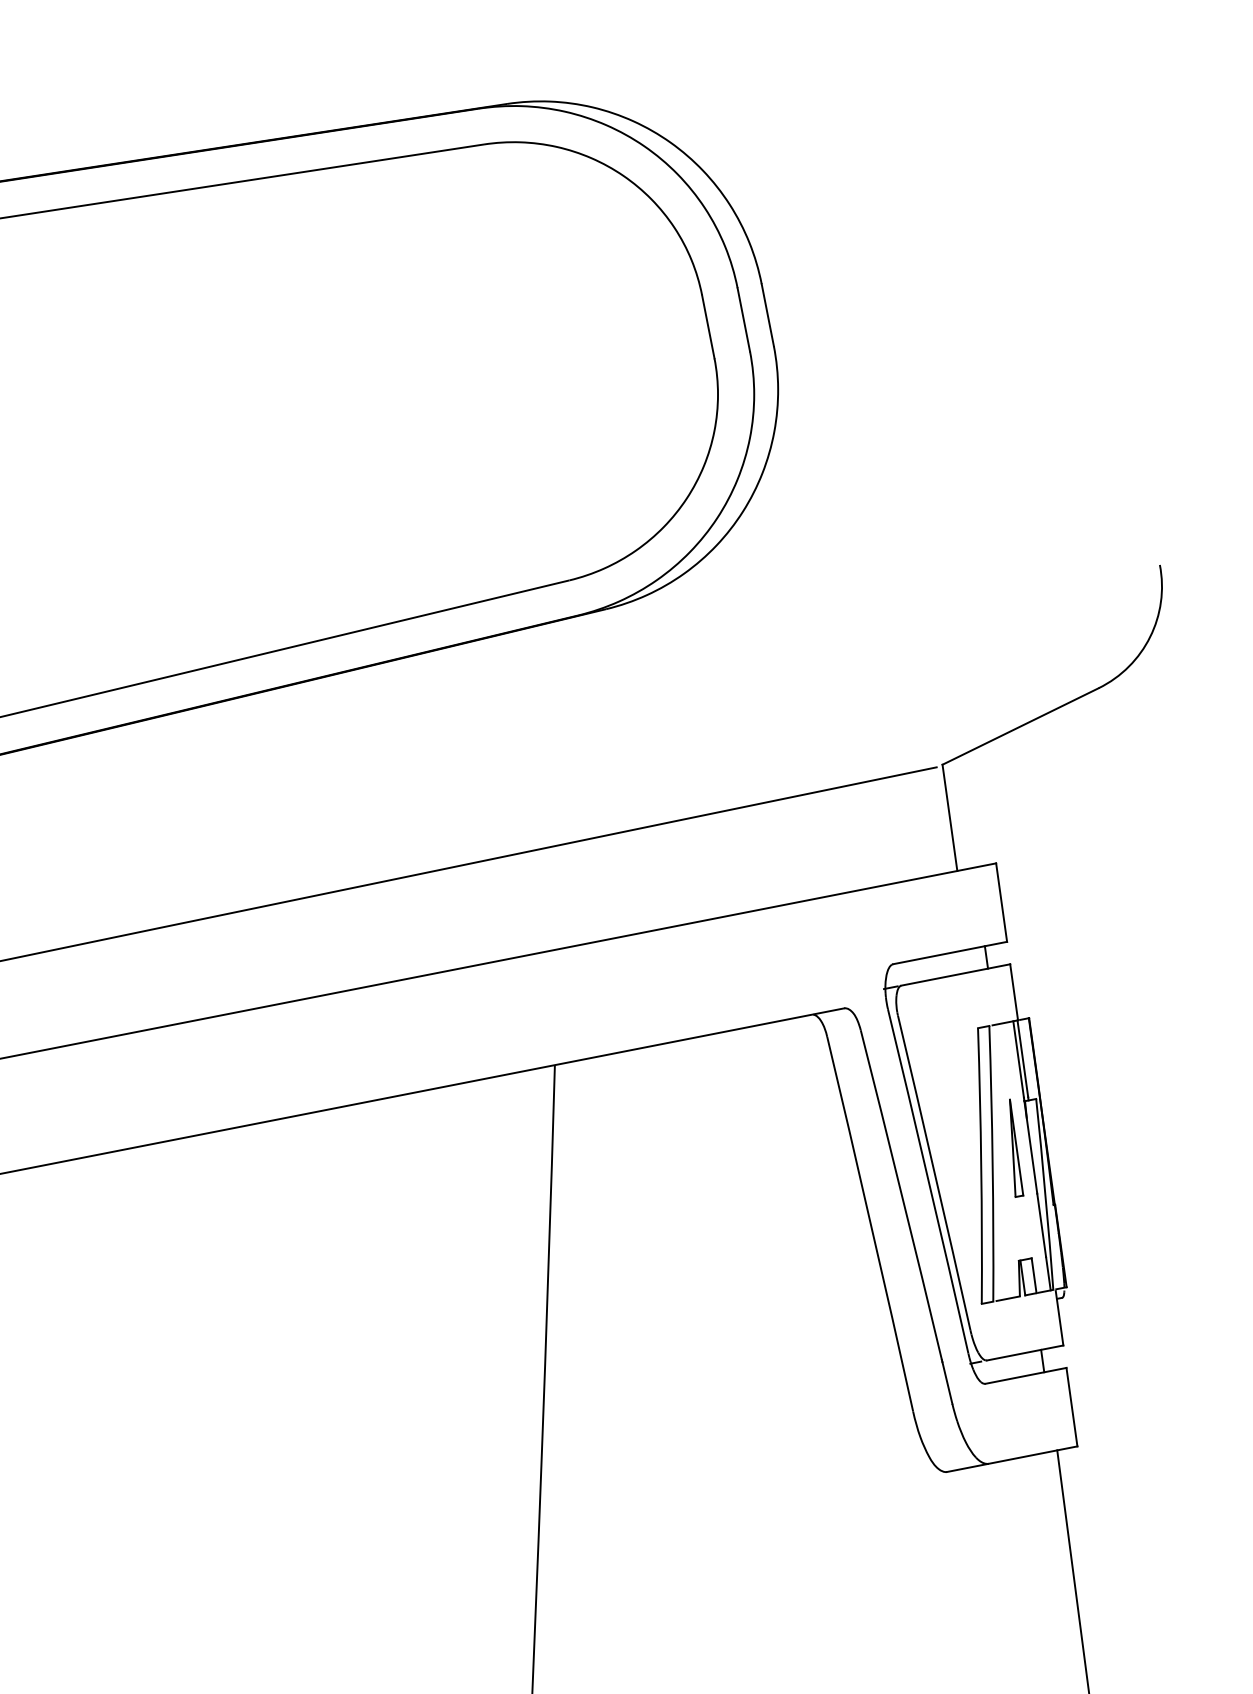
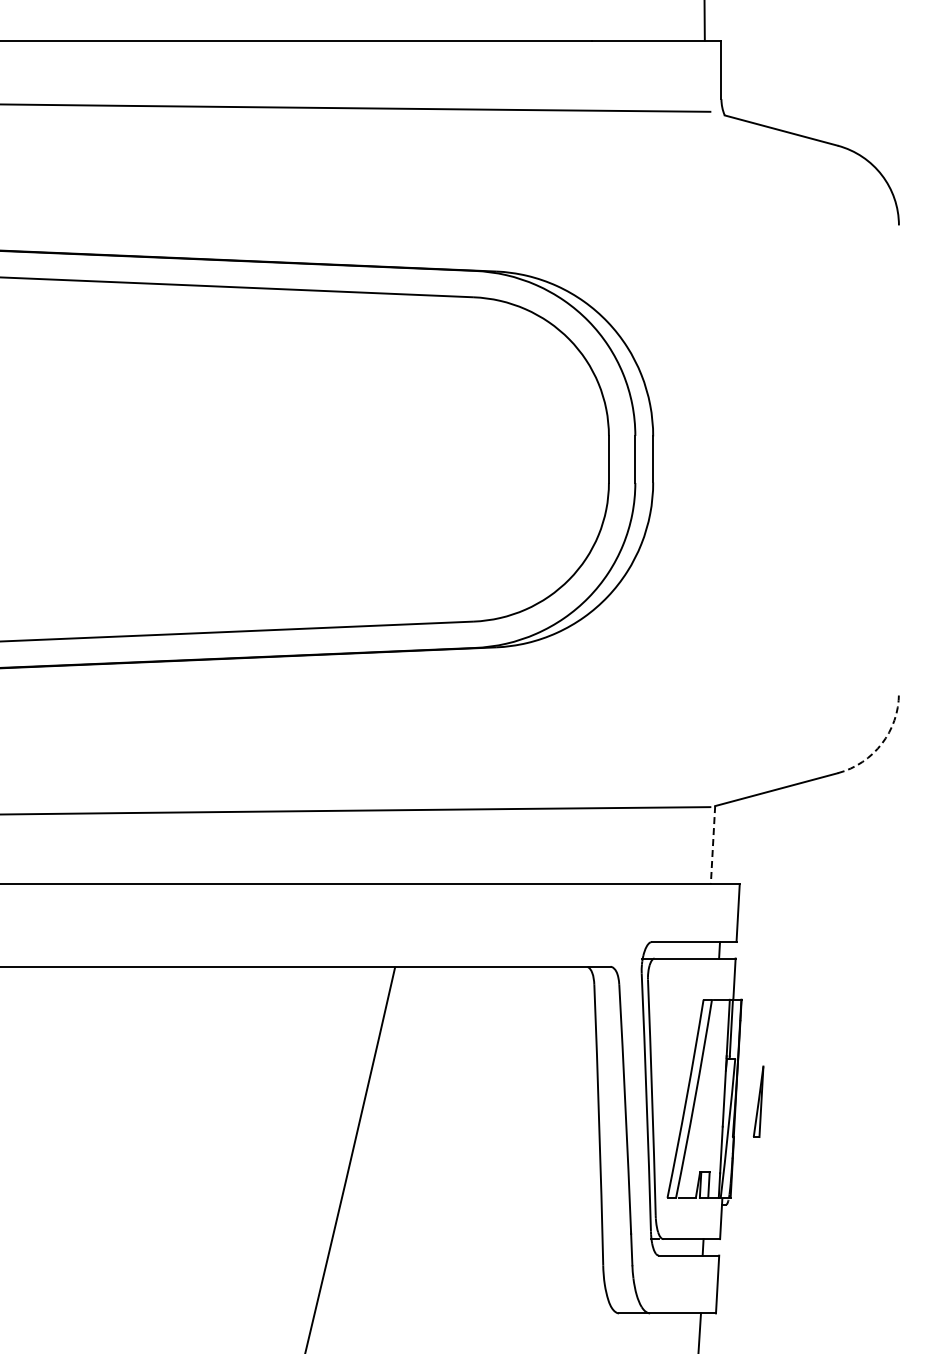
arc: (1149, 636) -> (881, 743), solid -> dashed
line: (949, 818) -> (712, 845), solid -> dashed
part: (1012, 1148) -> (758, 1101), moved

